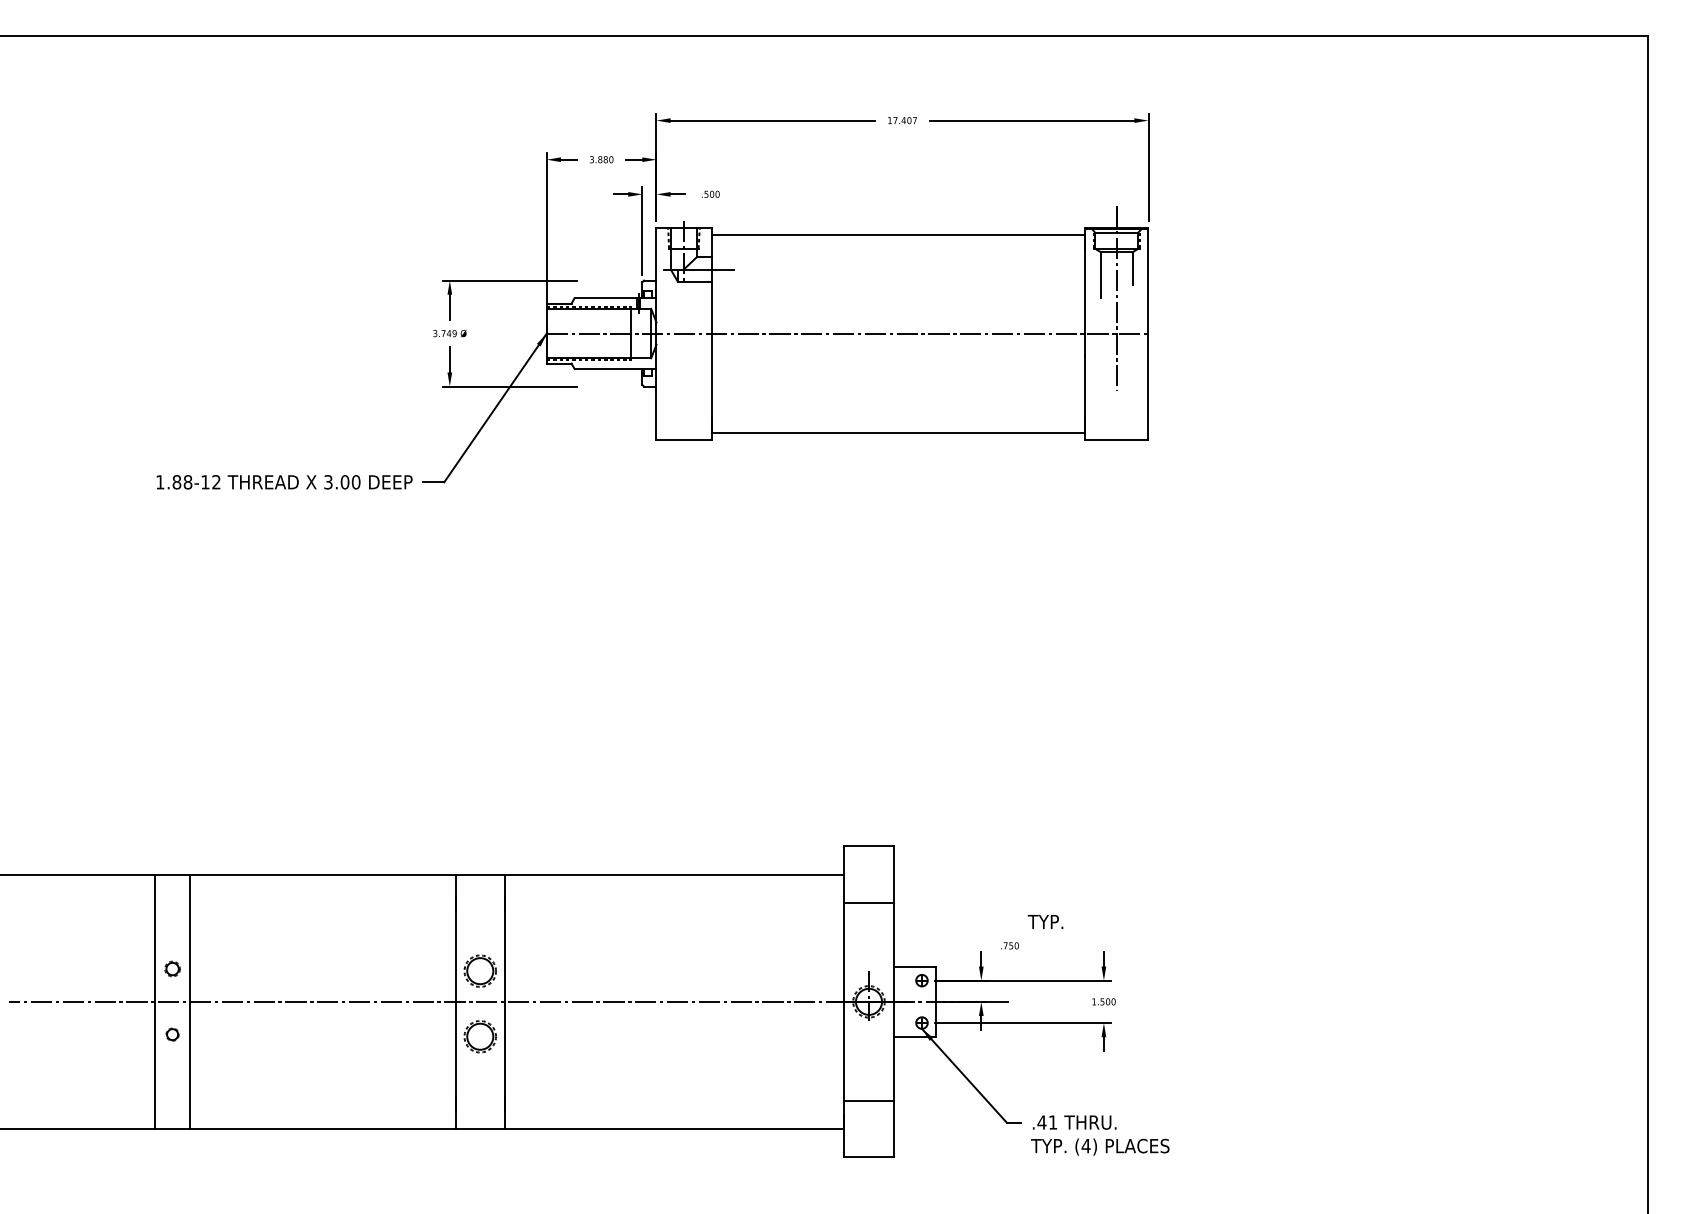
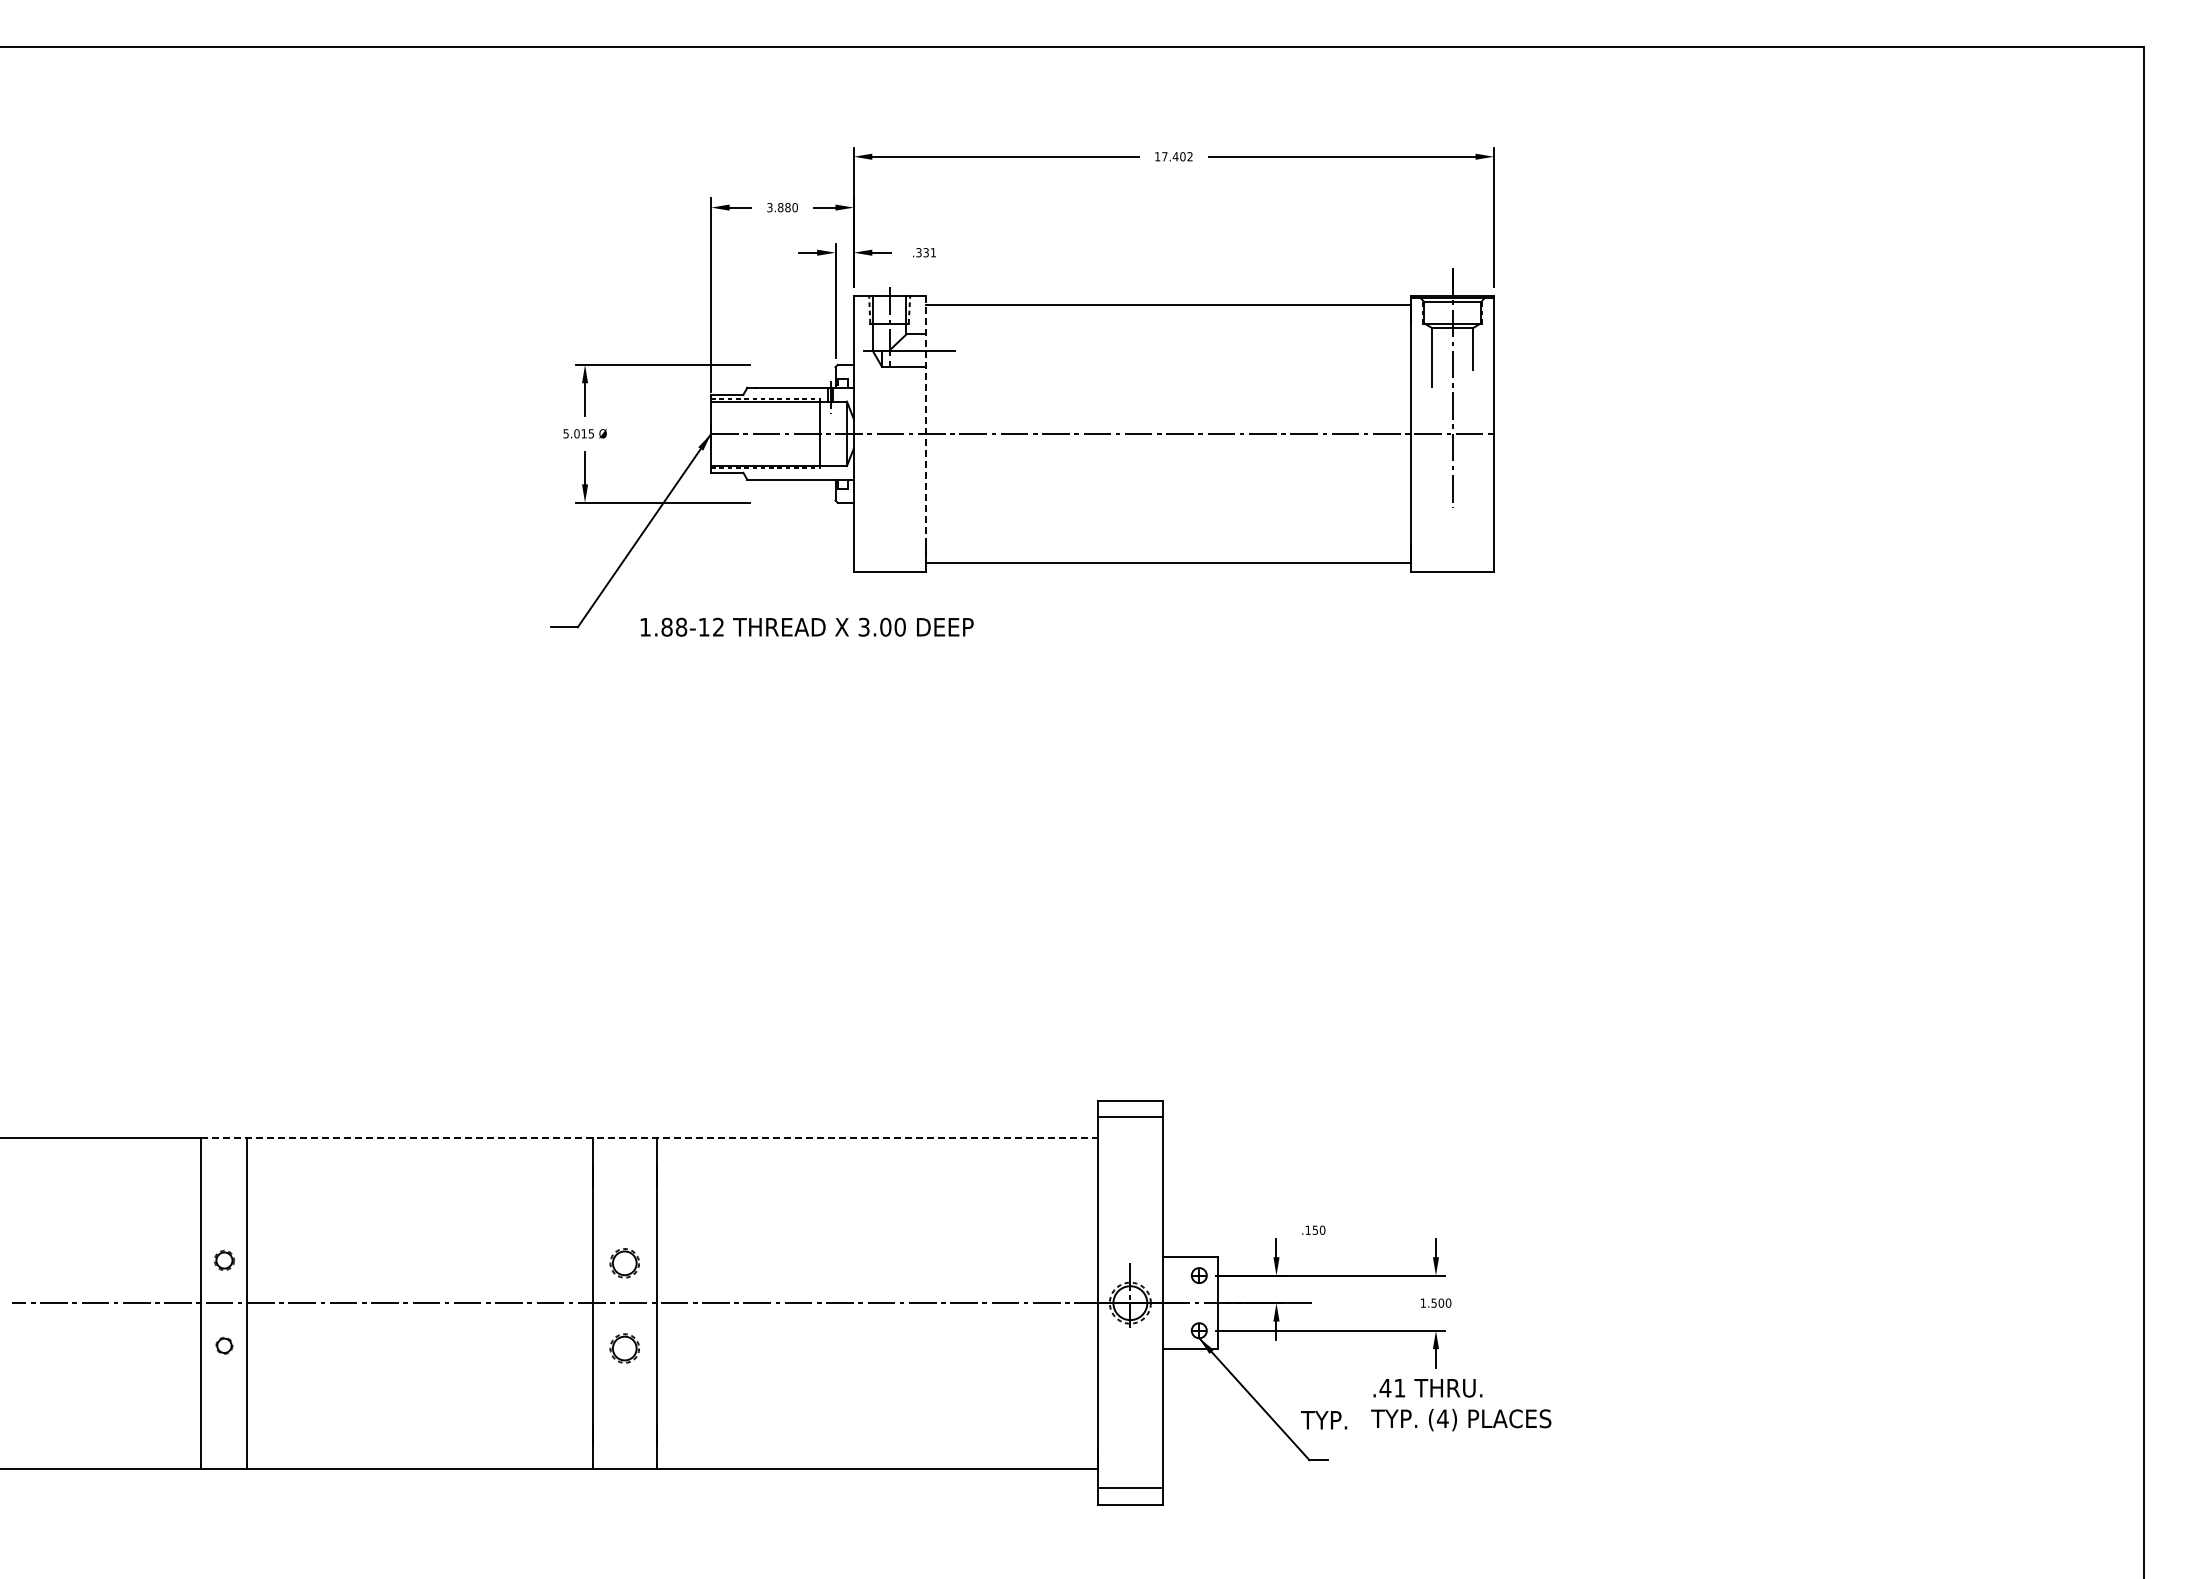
text: (914, 120) -> (1189, 156), 17.407 -> 17.402
text: (712, 194) -> (926, 252), .500 -> .331
line: (712, 330) -> (926, 429), solid -> dashed
text: (444, 333) -> (578, 433), 3.749 -> 5.015
text: (284, 481) -> (806, 626), moved
line: (500, 874) -> (650, 1137), solid -> dashed
line: (869, 902) -> (1130, 1117), moved
text: (1045, 922) -> (1324, 1420), moved
text: (1005, 945) -> (1307, 1229), .750 -> .150
part: (480, 971) -> (624, 1263), size x0.7
part: (480, 1036) -> (624, 1348), size x0.7
line: (869, 1100) -> (1130, 1487), moved
text: (1100, 1135) -> (1461, 1405), moved

